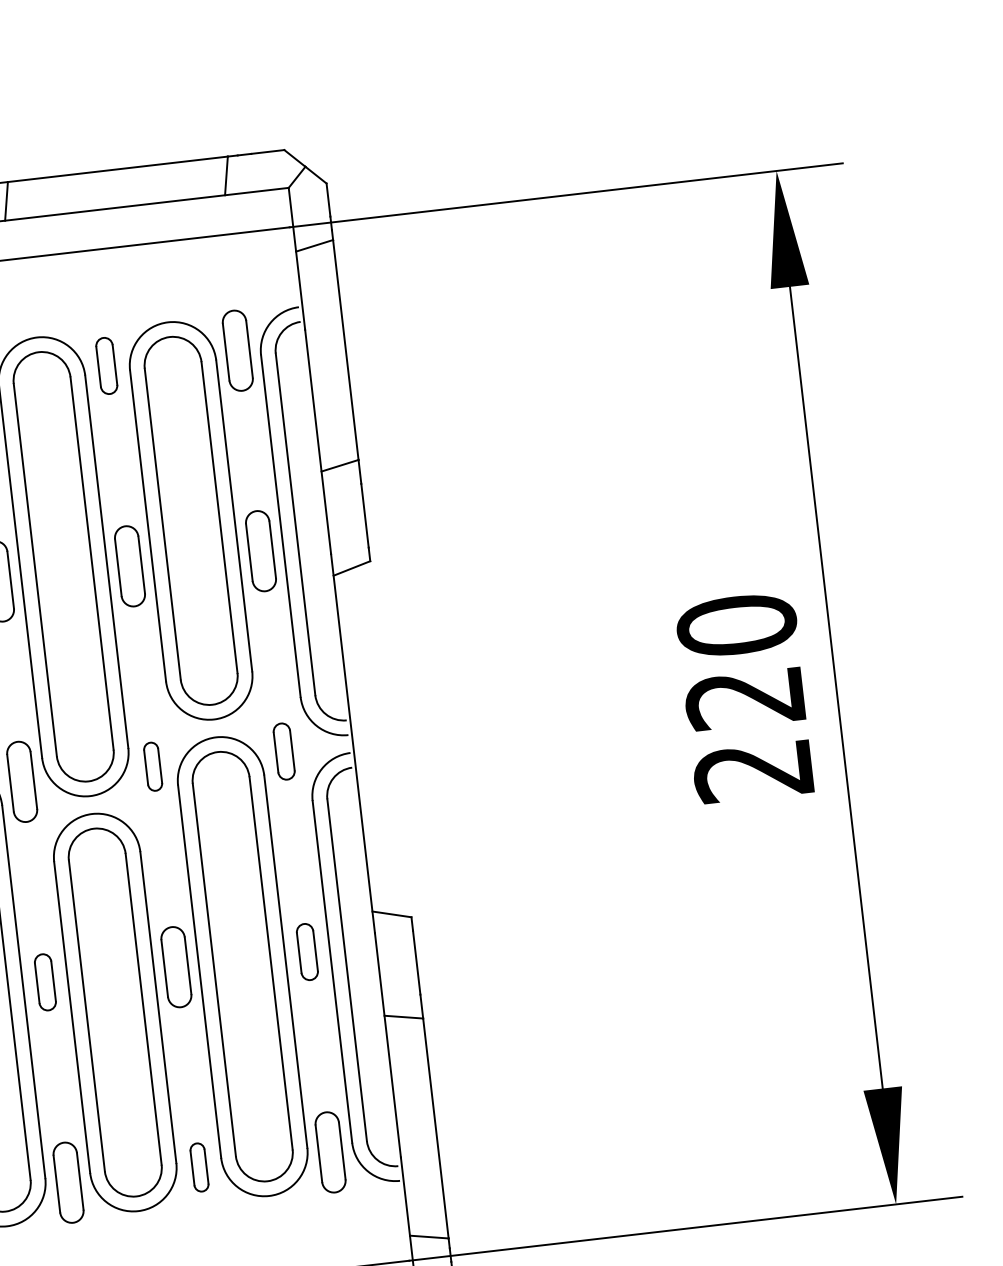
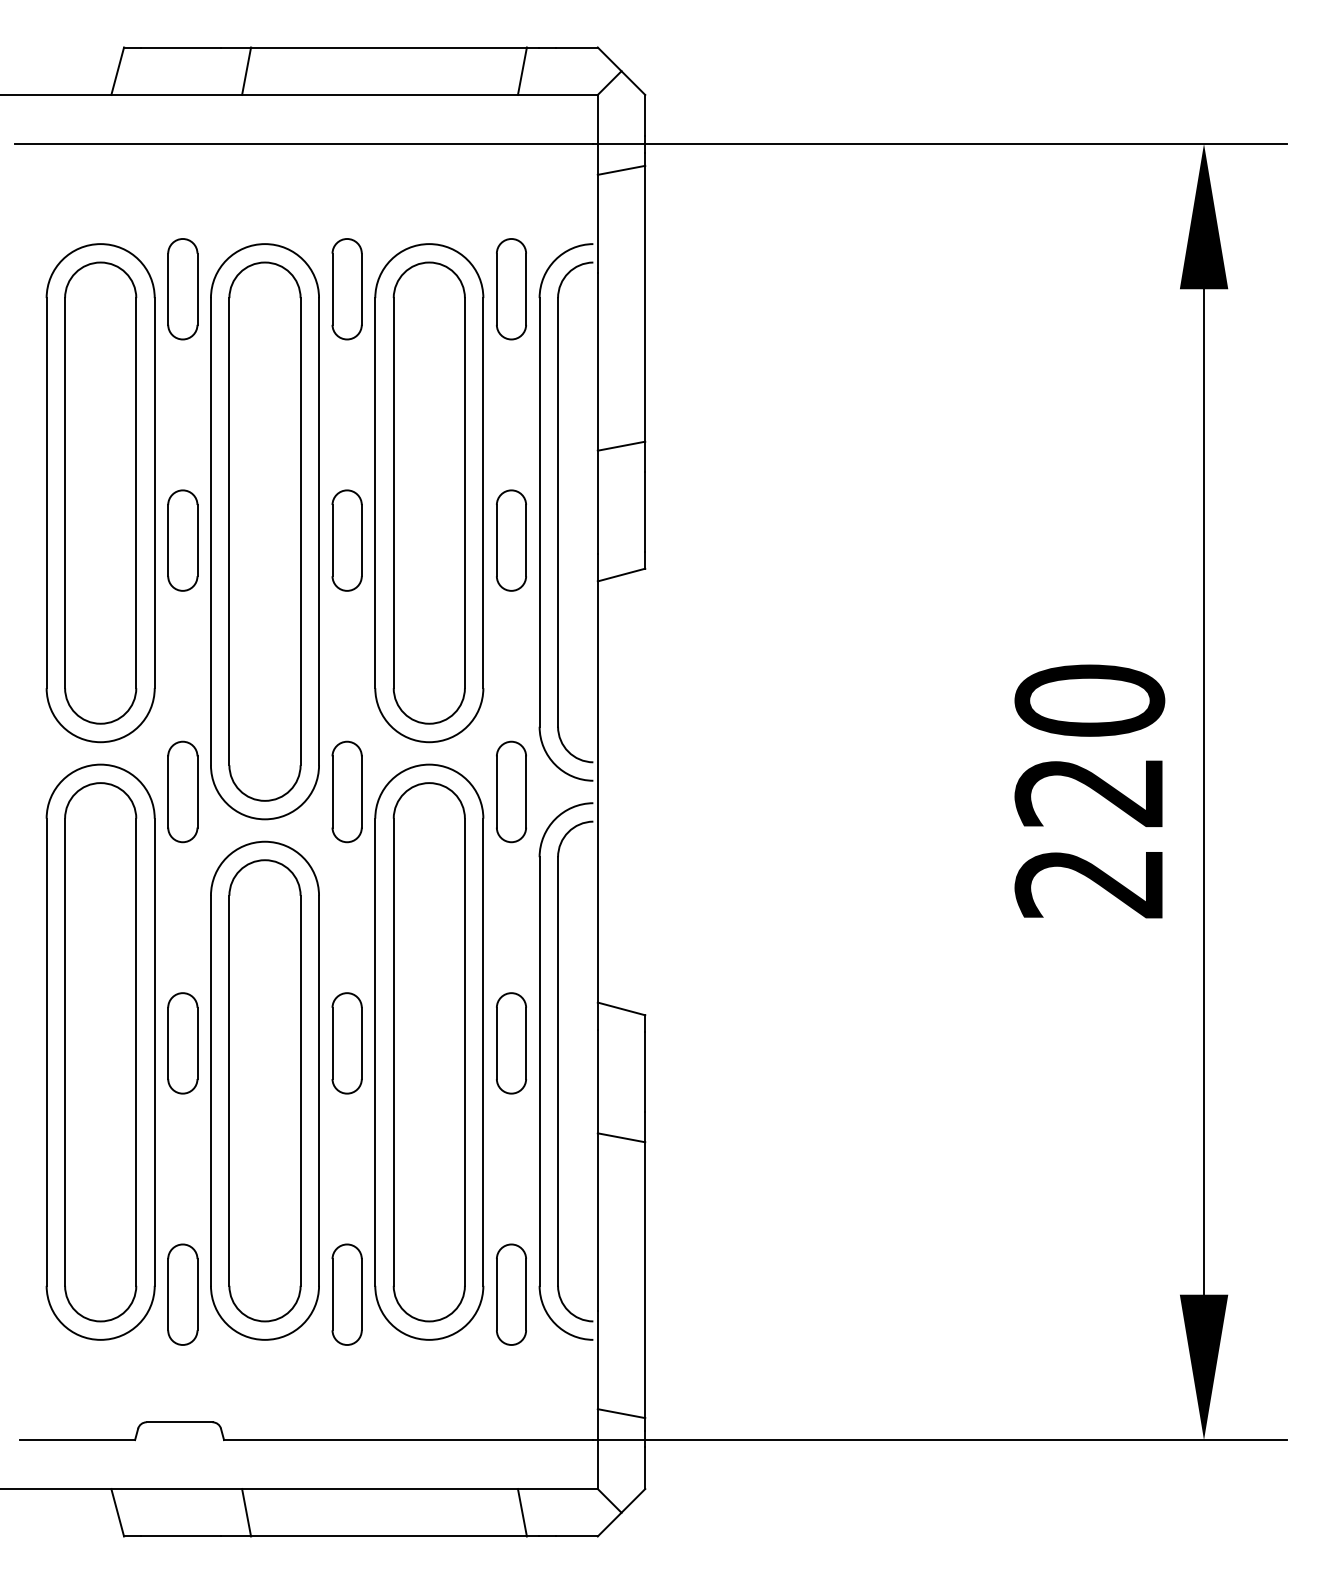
part: (106, 366) -> (346, 289), size x1.43
part: (284, 751) -> (511, 791), size x1.43
part: (152, 766) -> (346, 791), size x1.67
part: (307, 952) -> (511, 1043), size x1.43
part: (45, 982) -> (182, 1043), size x1.43
part: (199, 1167) -> (346, 1294), size x1.67

